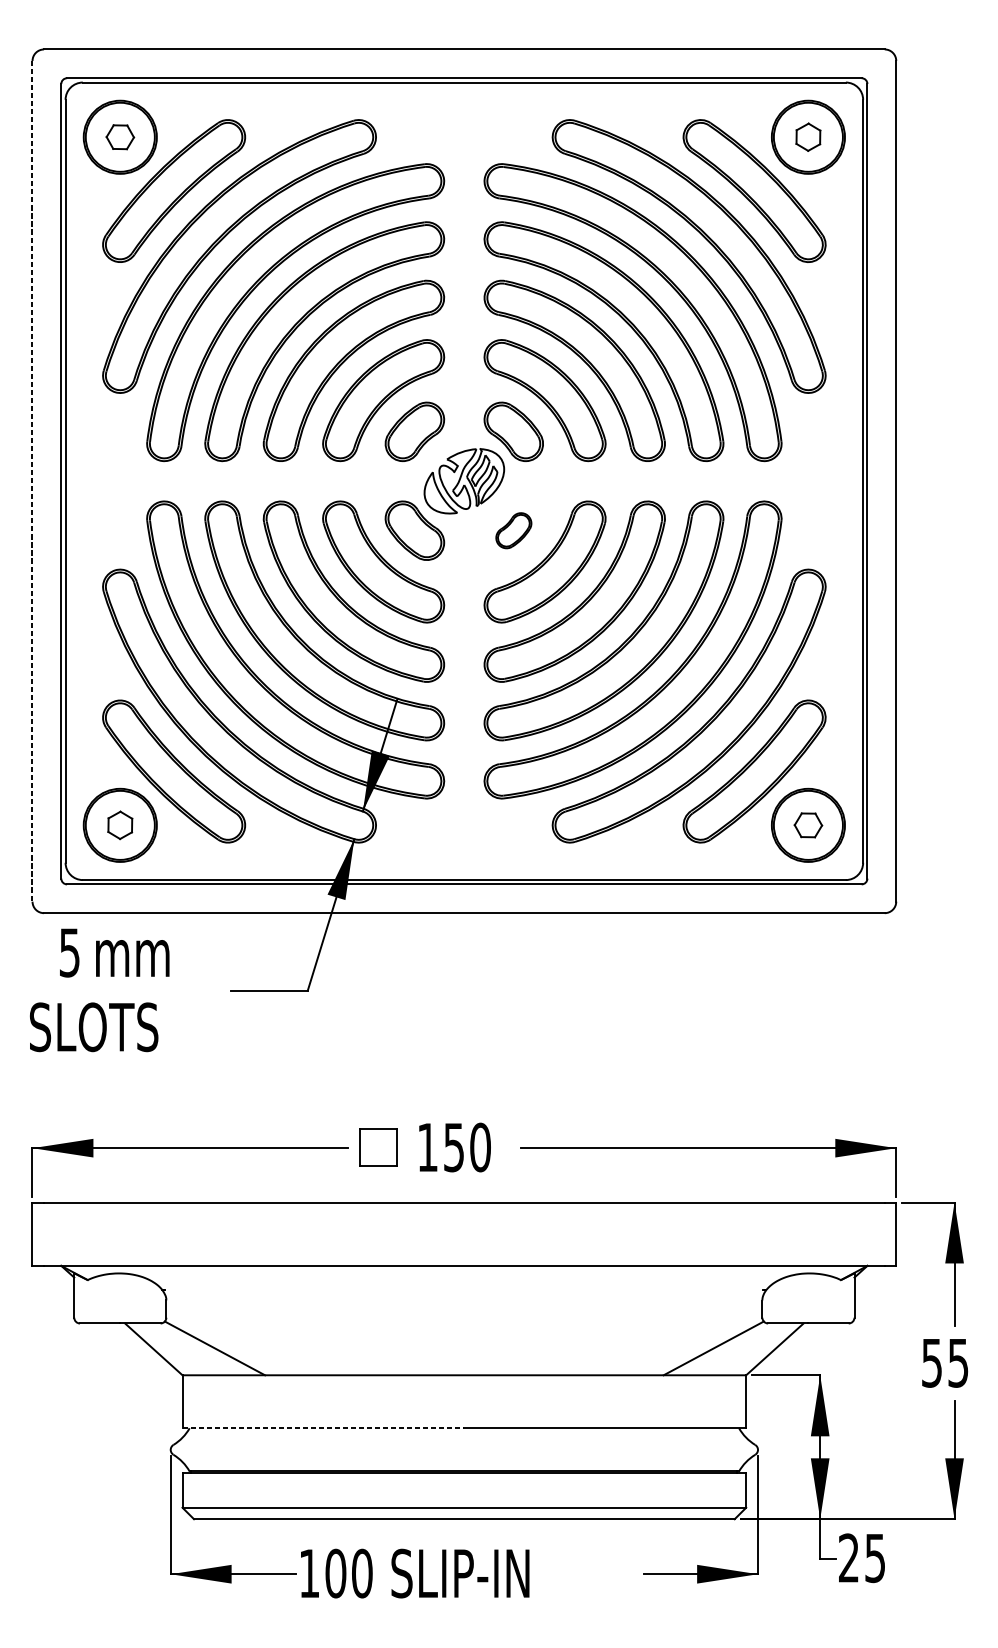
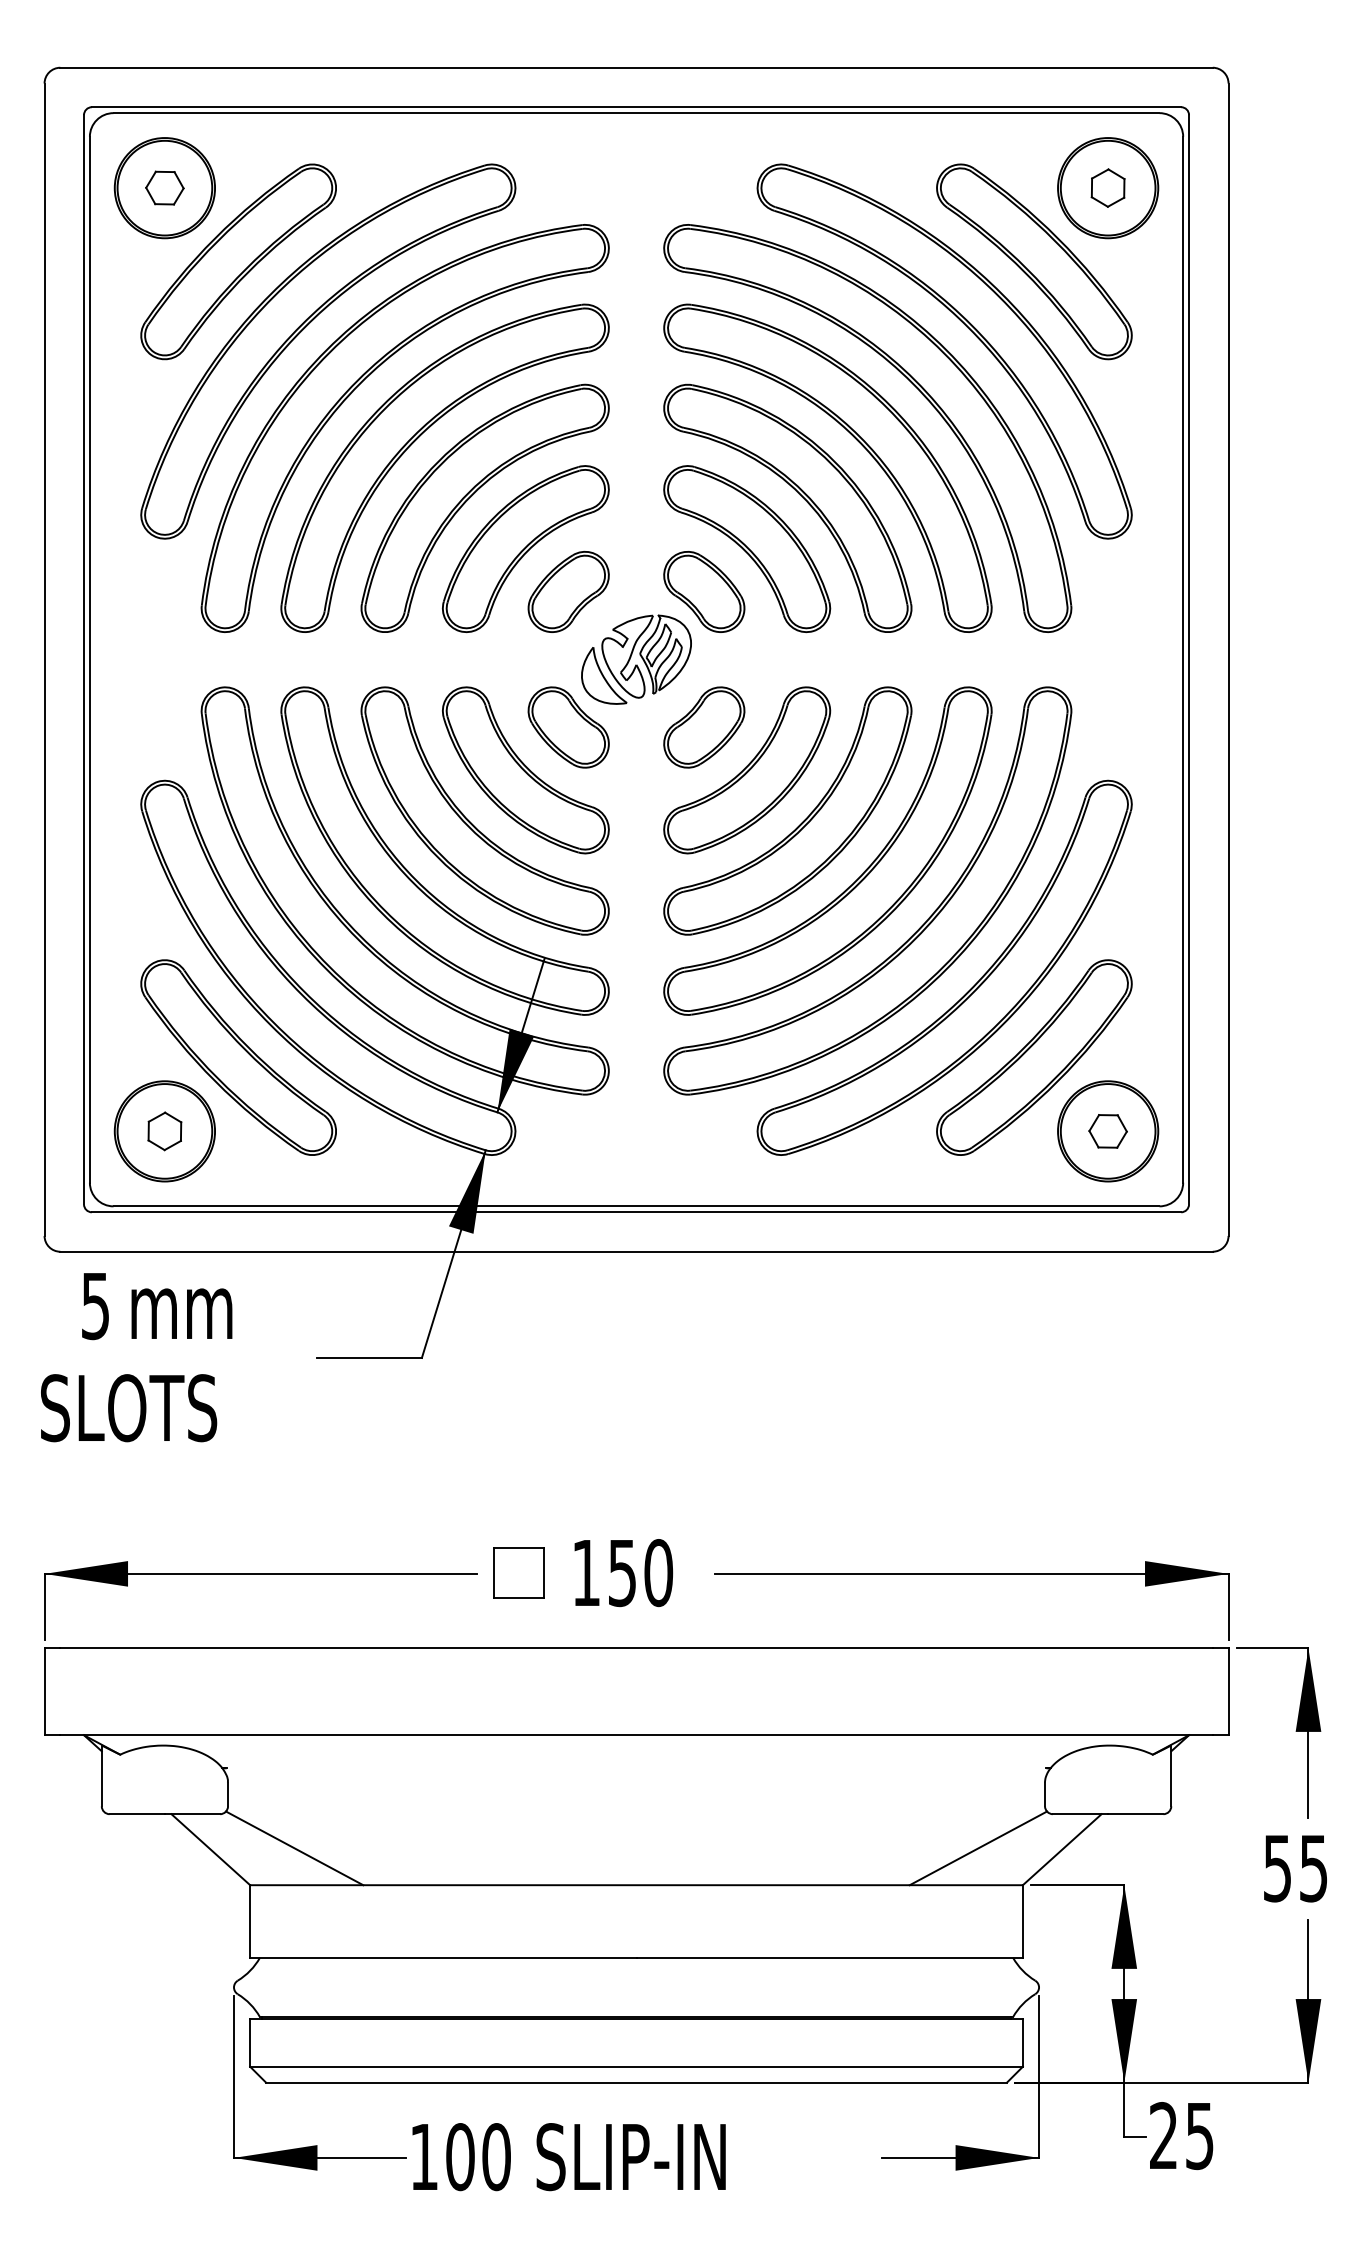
line: (32, 481) -> (44, 660), dashed -> solid
part: (513, 530) -> (704, 727), size x1.67
line: (323, 1428) -> (443, 1957), dashed -> solid

